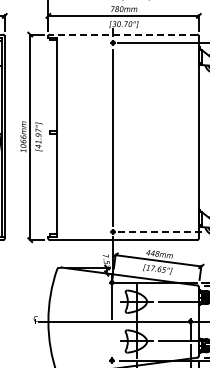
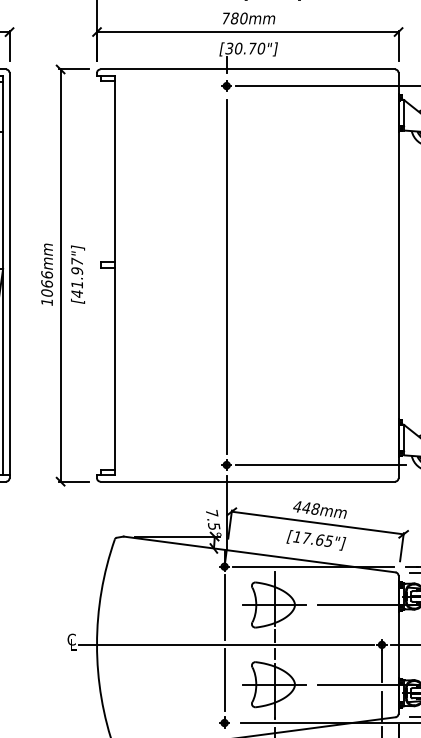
line: (123, 34) -> (247, 69), dashed -> solid
line: (159, 231) -> (319, 464), dashed -> solid
line: (112, 338) -> (225, 678), added

